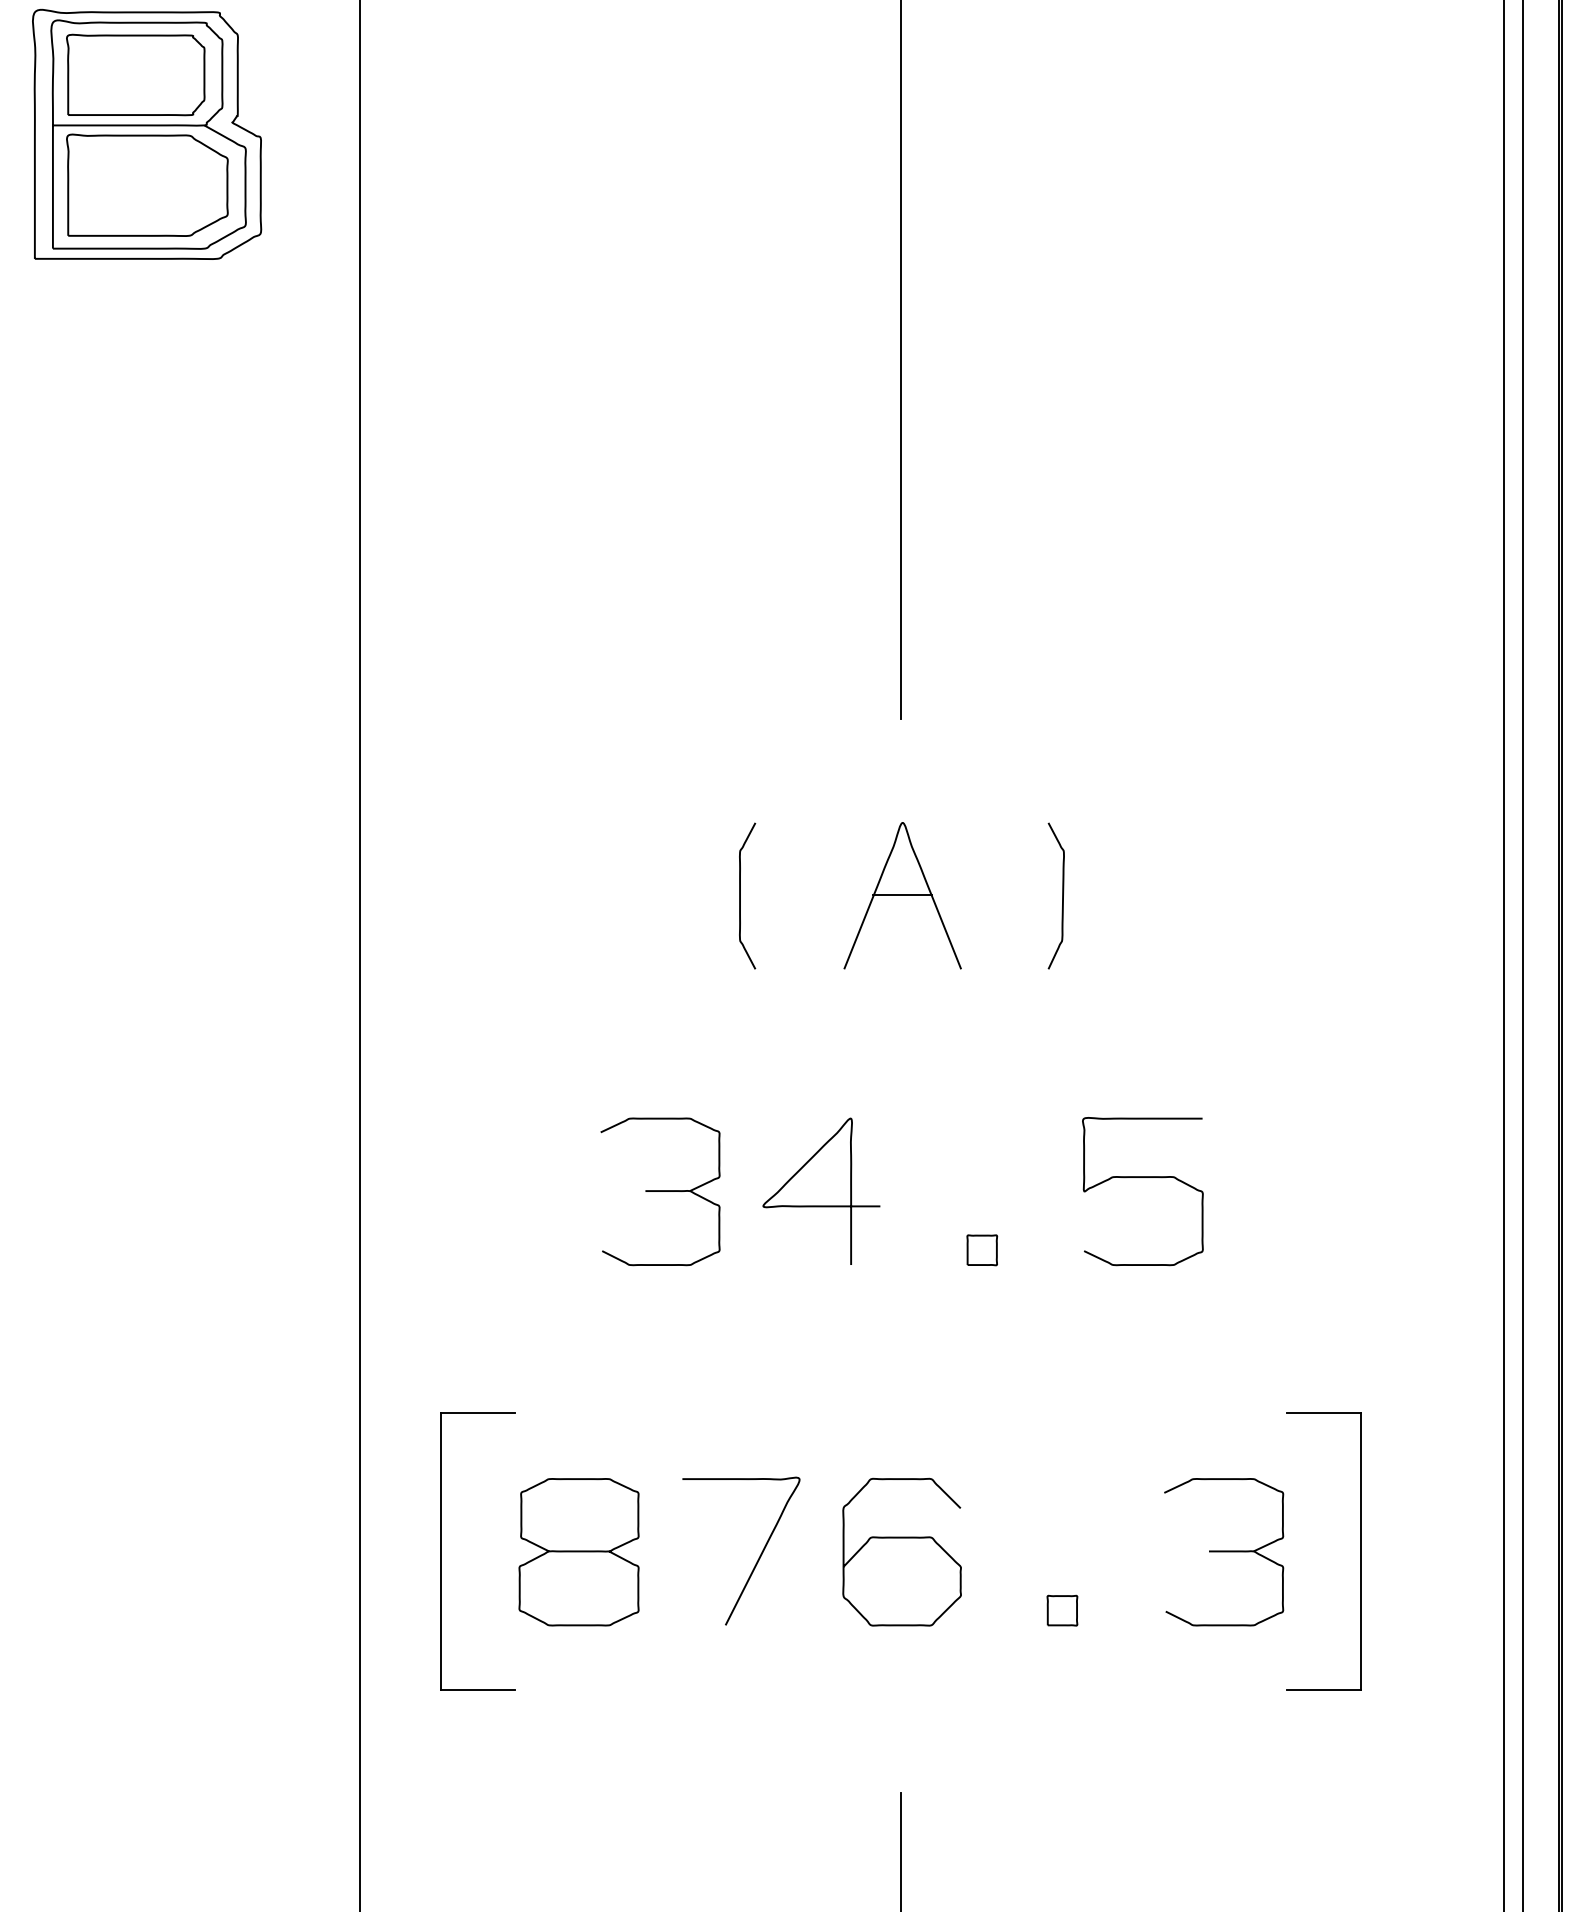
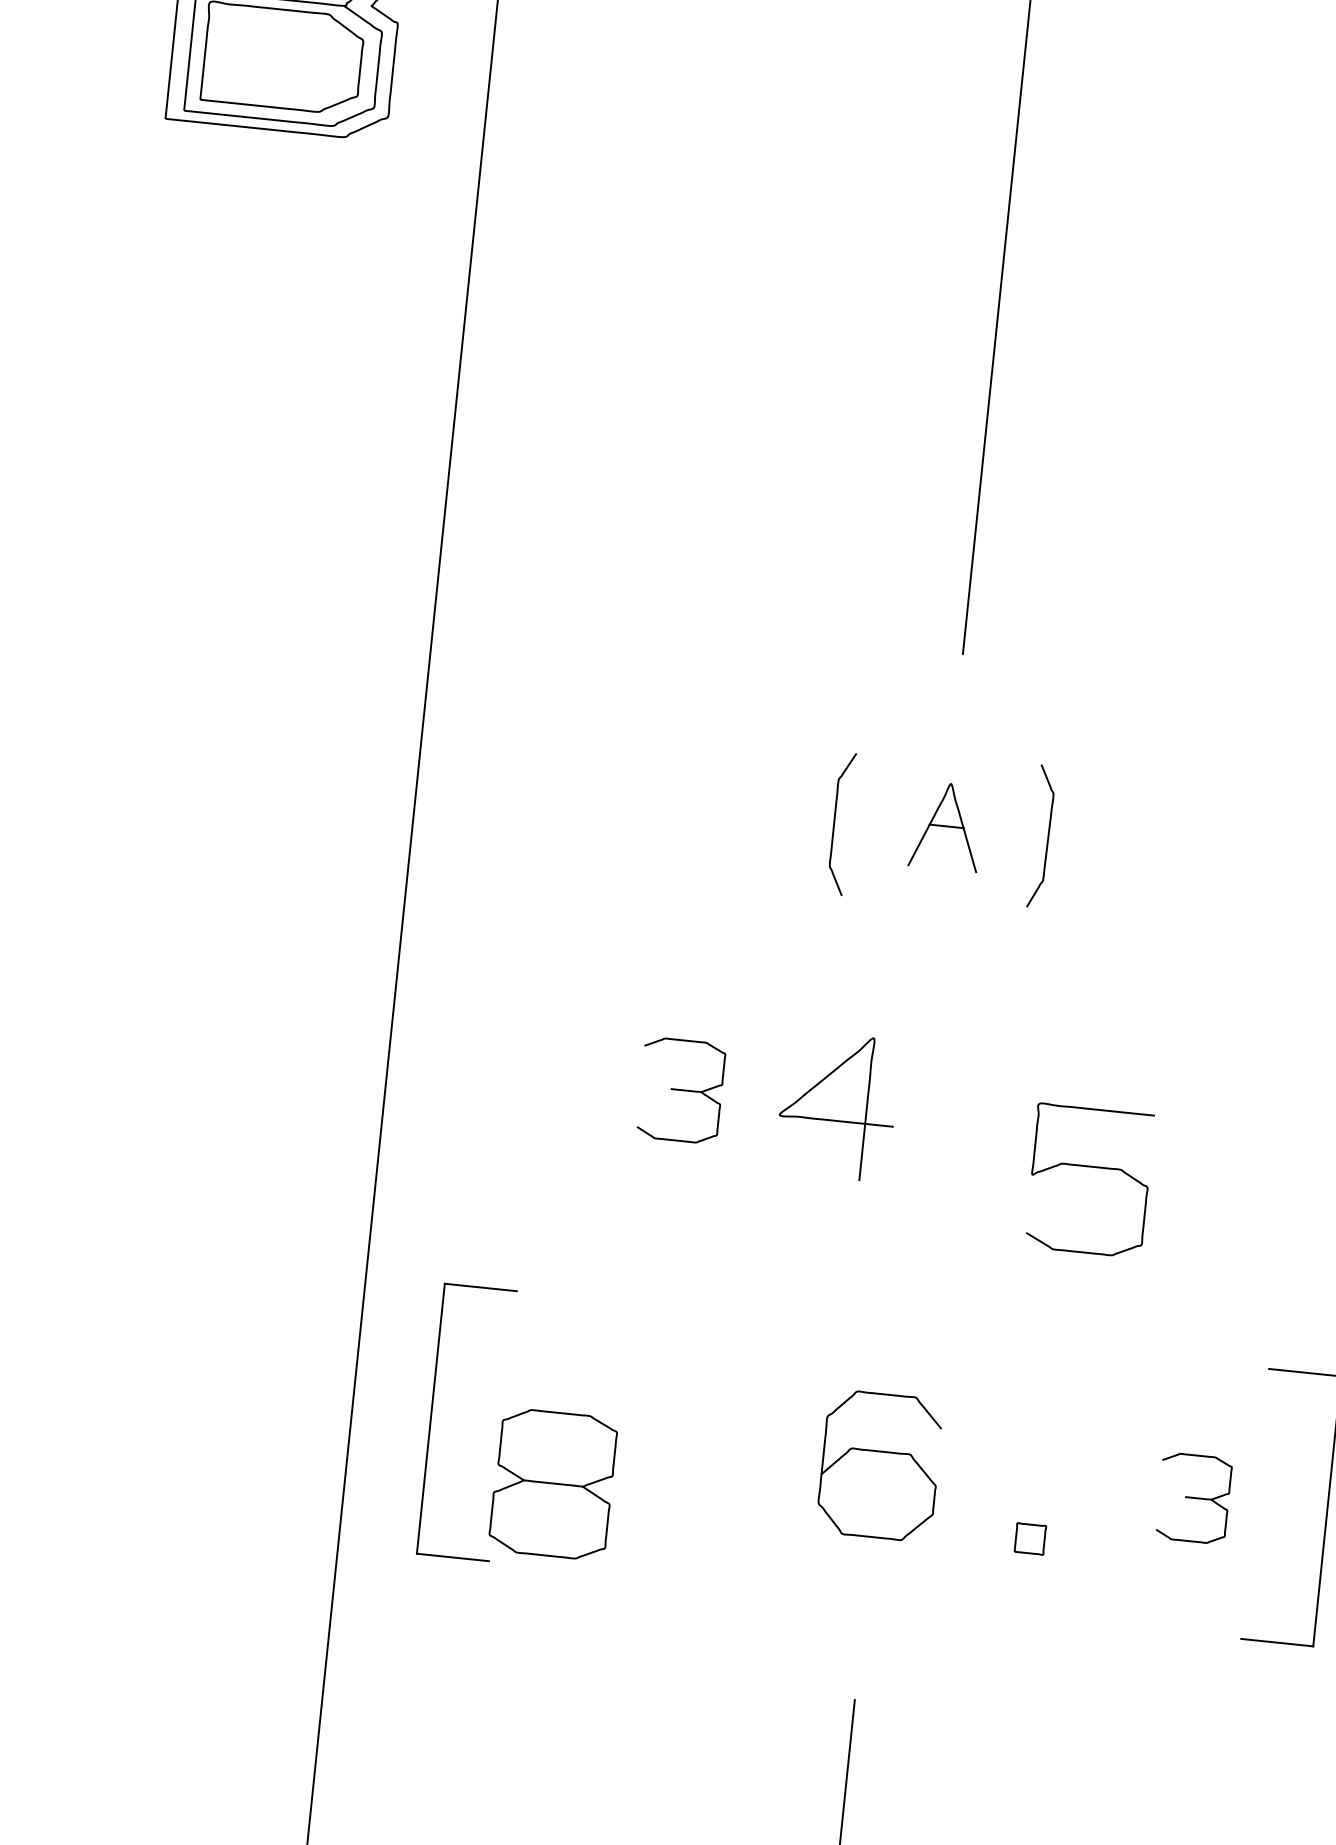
curve: (740, 895) -> (834, 822), moved
part: (902, 895) -> (946, 826), size x0.6
curve: (1062, 895) -> (1047, 836), moved
curve: (1142, 1177) -> (1090, 1166), moved
part: (660, 1191) -> (681, 1090), size x0.7
part: (982, 1250) -> (988, 1180), removed
curve: (578, 1552) -> (552, 1484), moved
part: (1224, 1552) -> (1194, 1498), size x0.6
curve: (757, 1559) -> (738, 1458), removed

